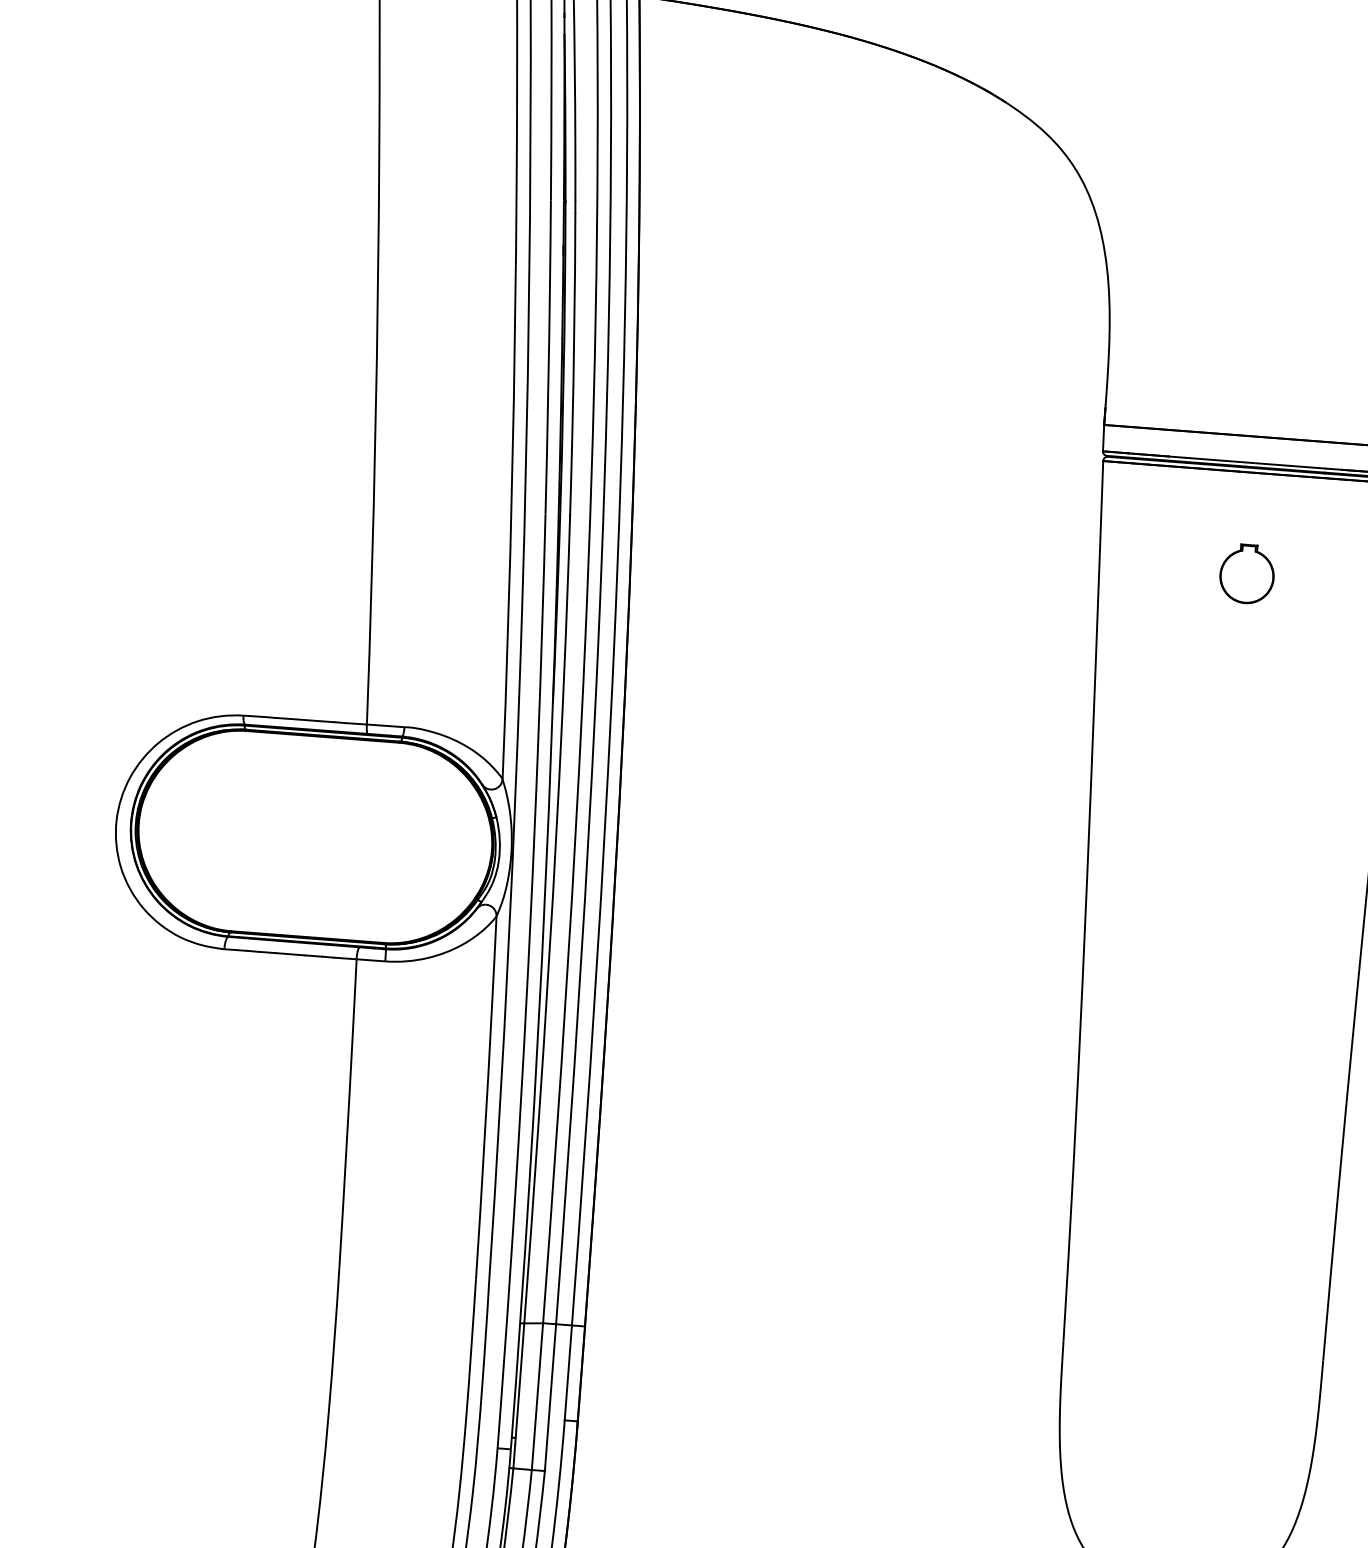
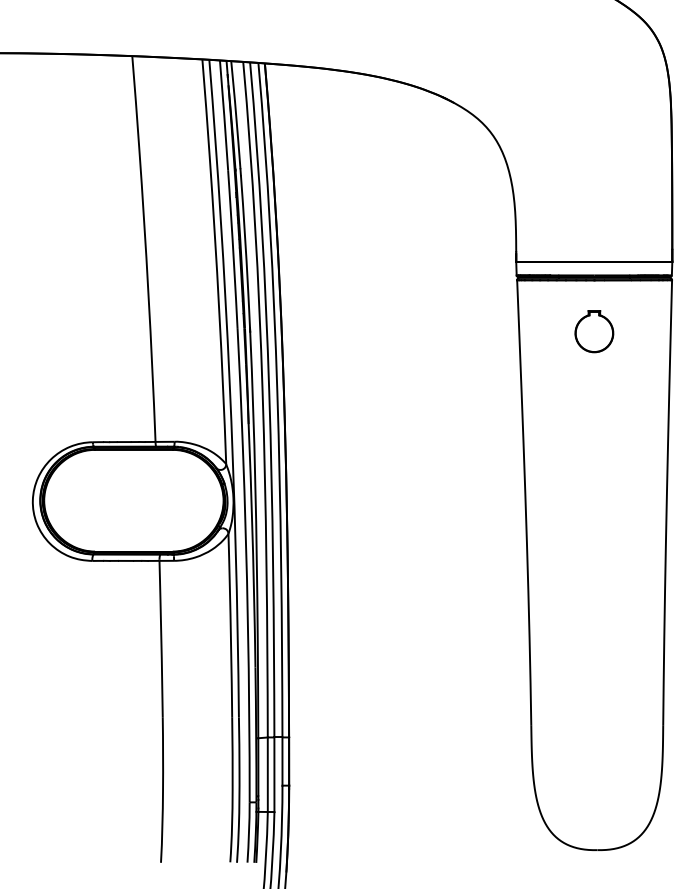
part: (1245, 573) -> (593, 331), size x1.4

